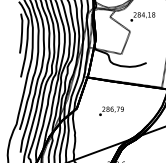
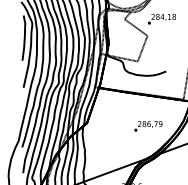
text: (111, 111) -> (148, 126), moved

